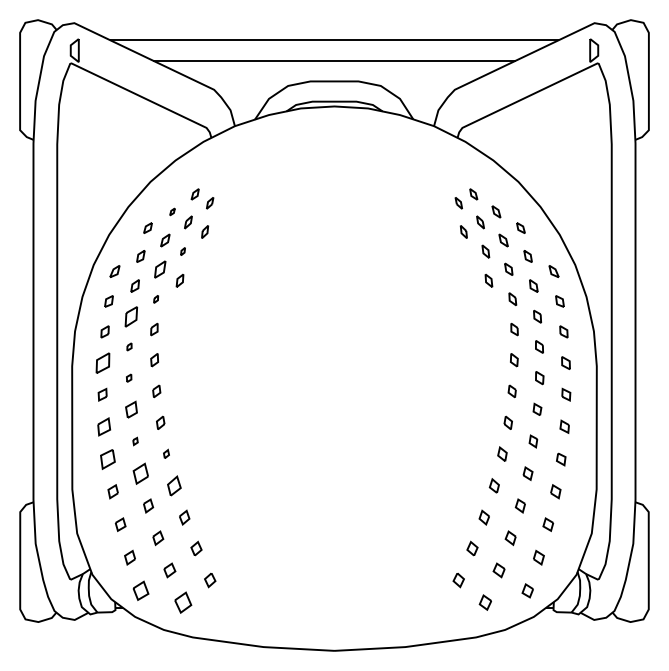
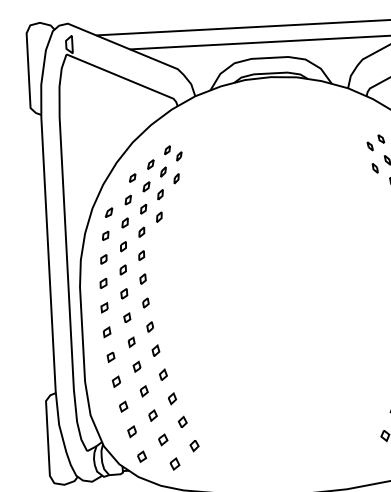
part: (172, 211) -> (150, 164), size x1.67
part: (182, 251) -> (160, 194), size x1.67
part: (159, 268) -> (143, 208), size x0.71
part: (155, 299) -> (141, 232), size x1.67
part: (131, 316) -> (123, 246), size x0.62
part: (129, 346) -> (123, 269), size x1.67
part: (102, 362) -> (103, 283), size x0.62
part: (128, 378) -> (123, 294), size x1.67
part: (131, 408) -> (127, 317), size x0.71
part: (104, 426) -> (107, 332), size x0.71
part: (135, 441) -> (131, 342), size x1.67
part: (166, 453) -> (155, 350), size x1.67
part: (107, 459) -> (110, 357), size x0.62
part: (140, 473) -> (136, 366), size x0.62
part: (174, 485) -> (163, 374), size x0.71
part: (141, 590) -> (142, 456), size x0.71
part: (183, 602) -> (174, 463), size x0.71

